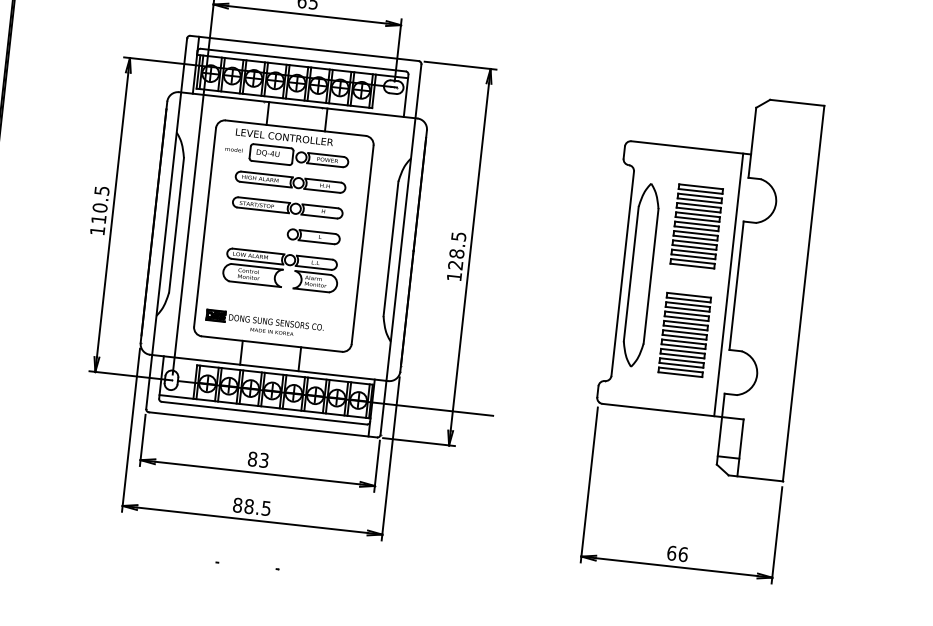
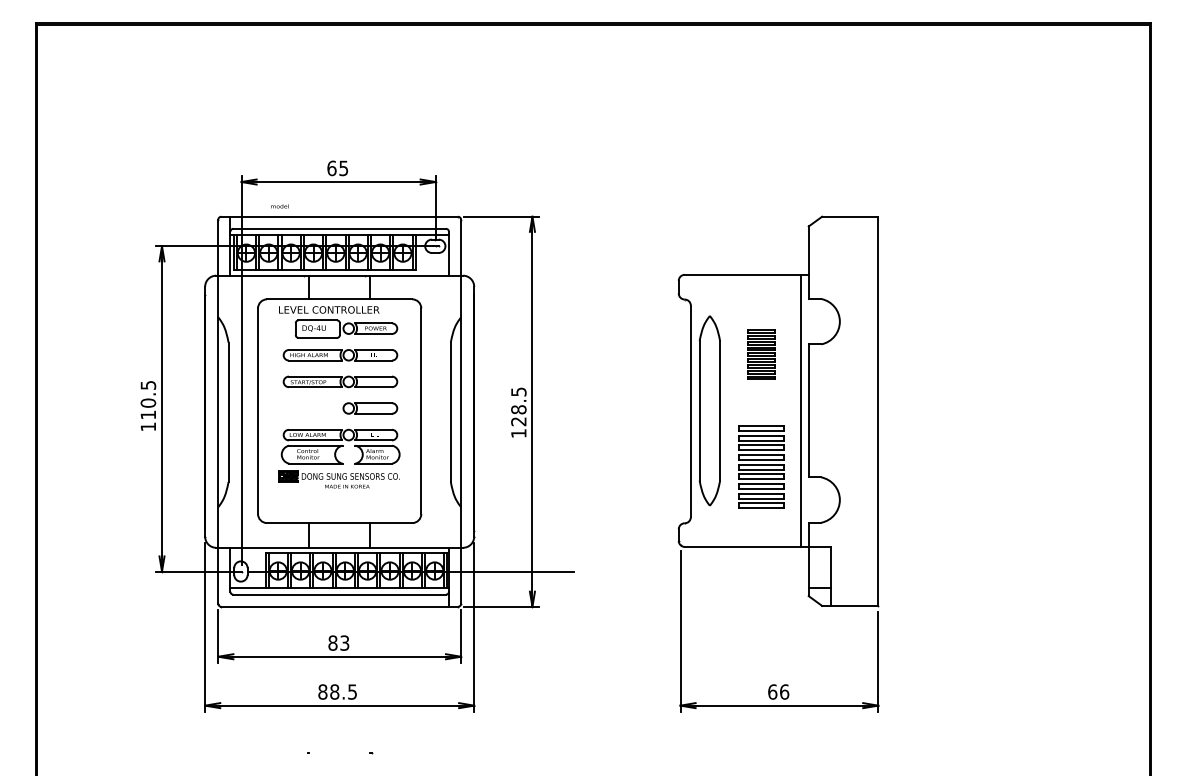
text: (233, 149) -> (279, 206), moved
part: (696, 226) -> (761, 354), size x0.6
part: (264, 324) -> (338, 479), moved

